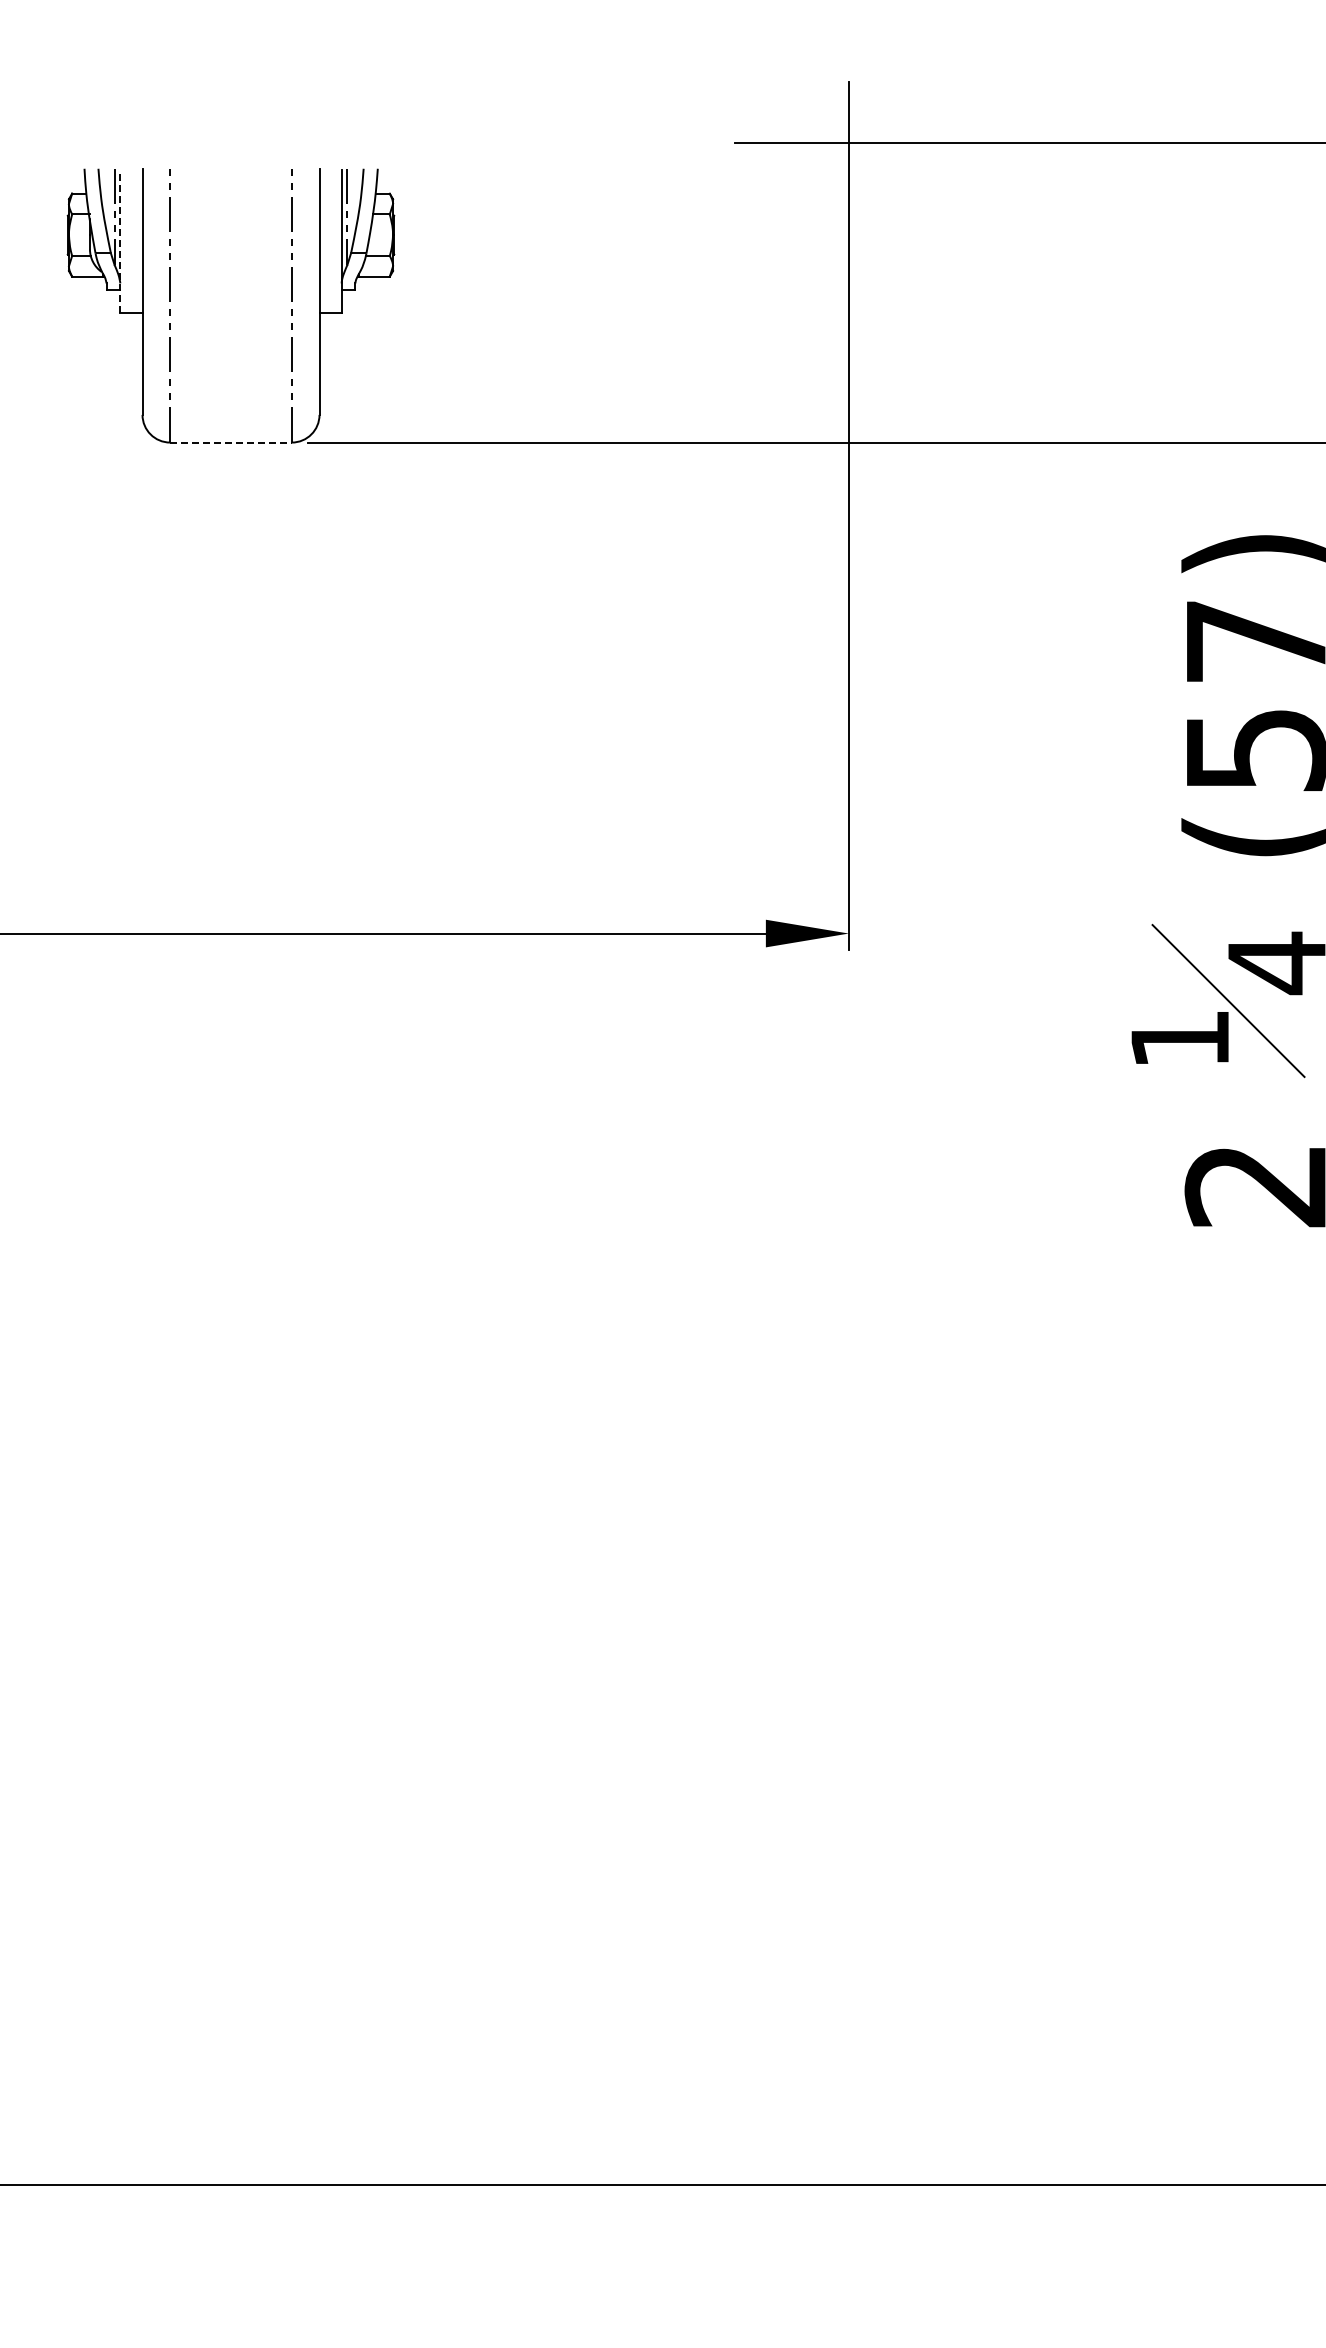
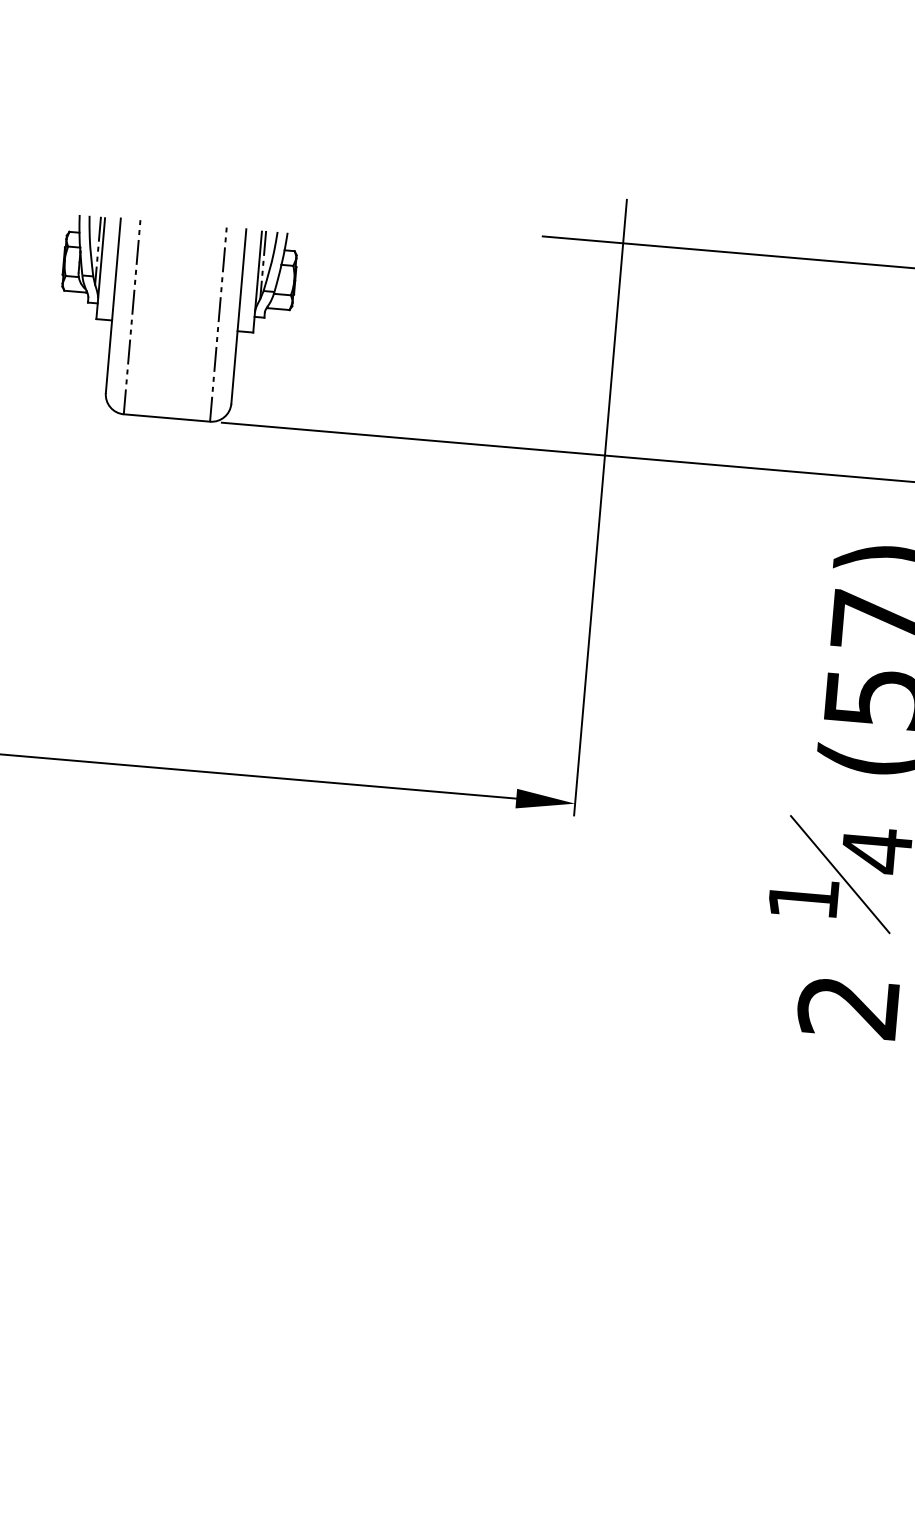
line: (120, 240) -> (100, 268), dashed -> solid
line: (231, 442) -> (167, 417), dashed -> solid

